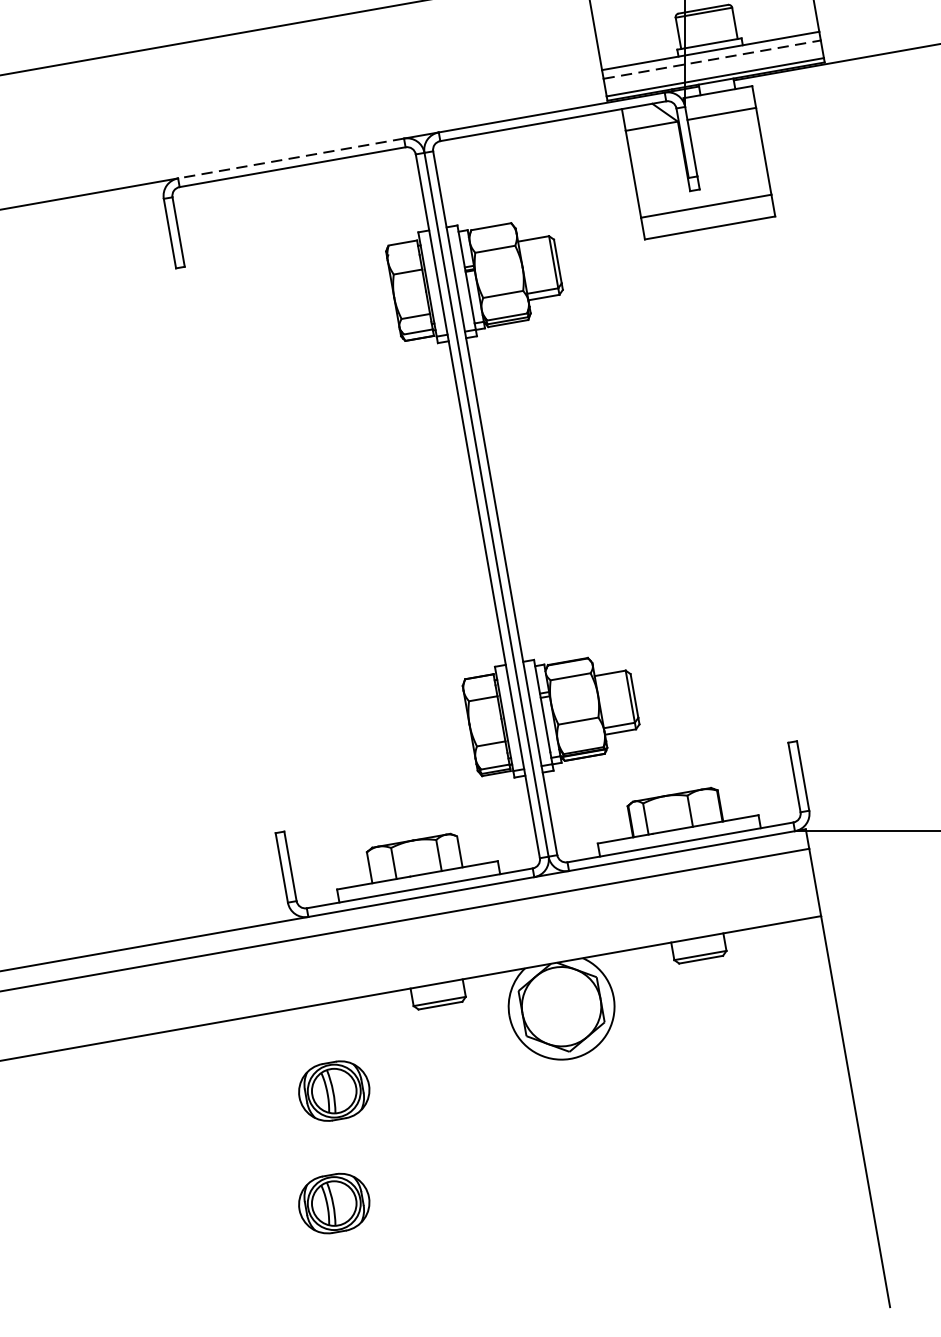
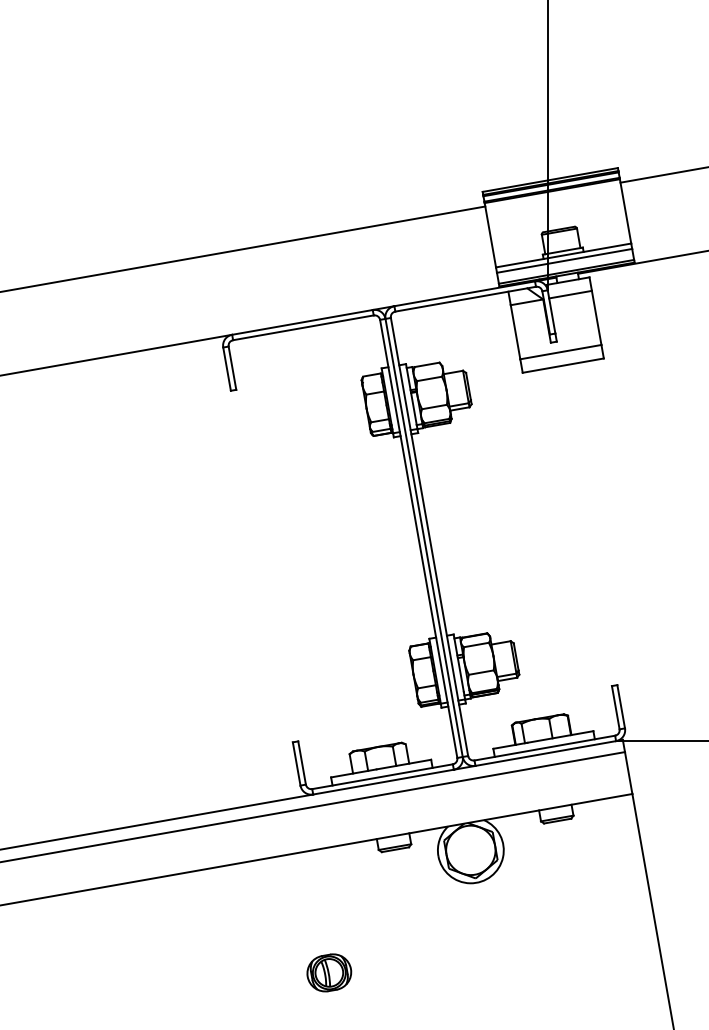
line: (712, 59) -> (564, 260), dashed -> solid
line: (289, 158) -> (301, 322), dashed -> solid
part: (334, 1090) -> (329, 902), removed

